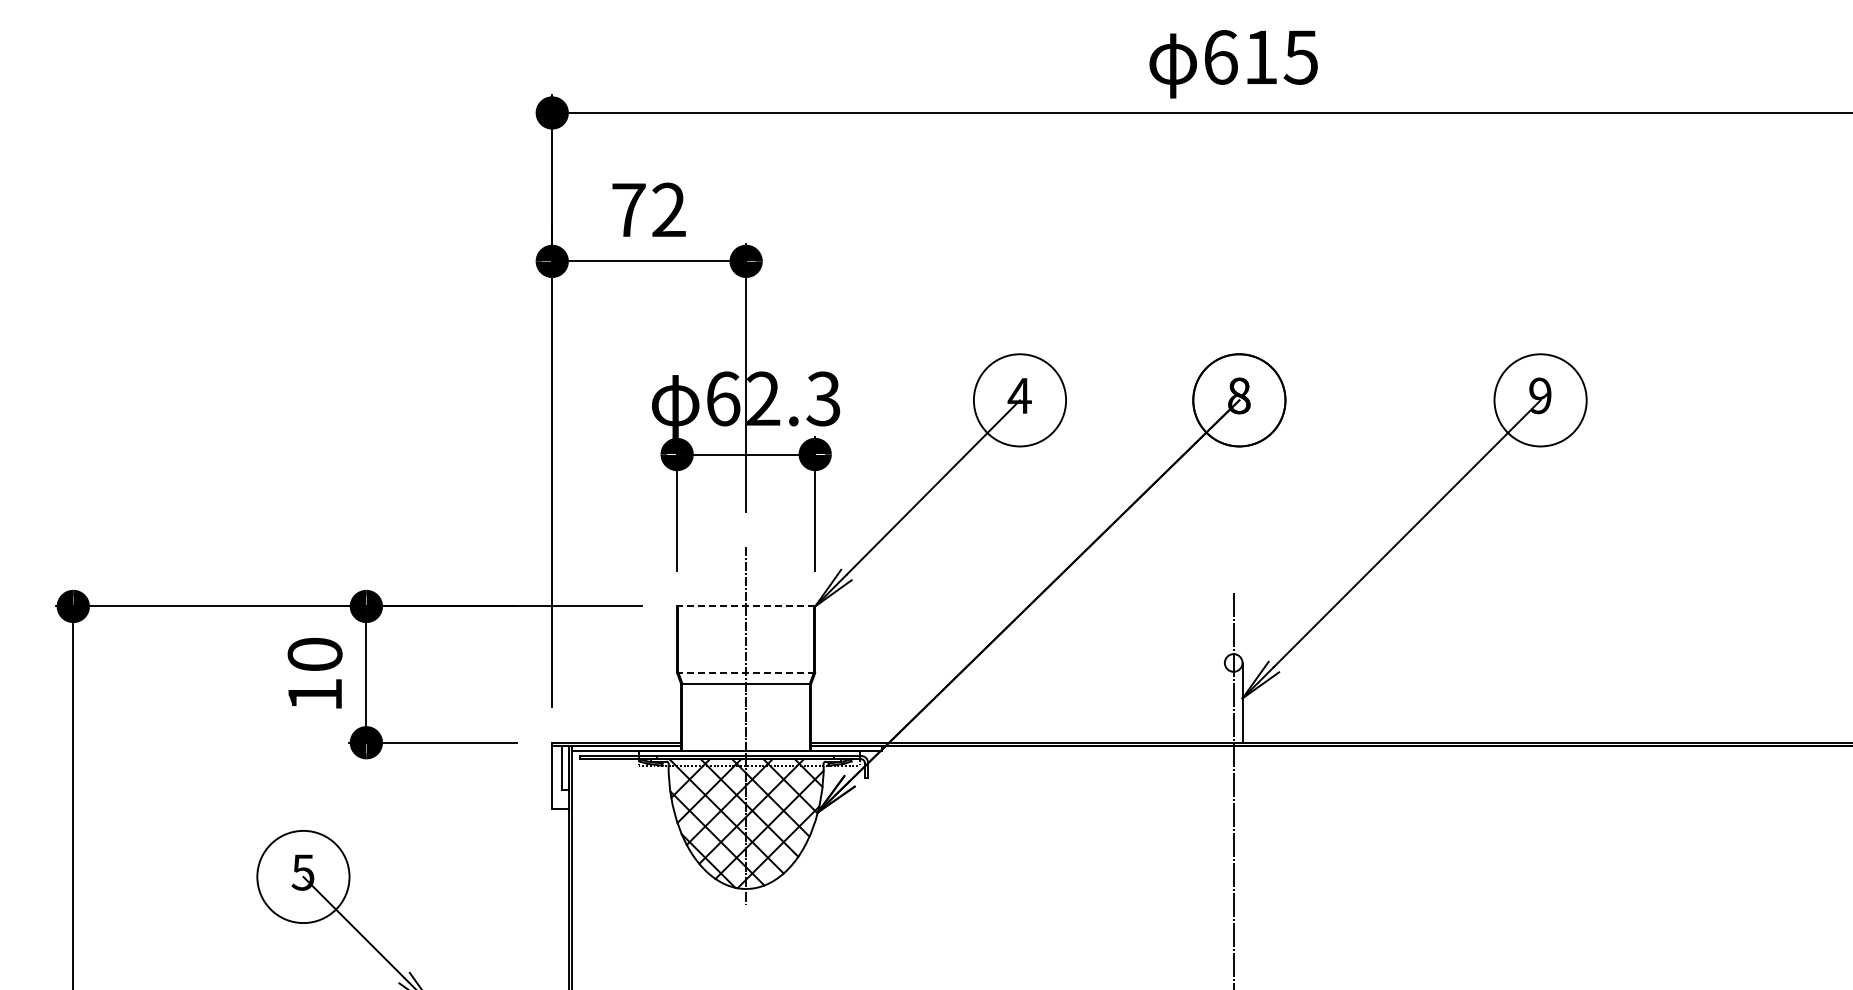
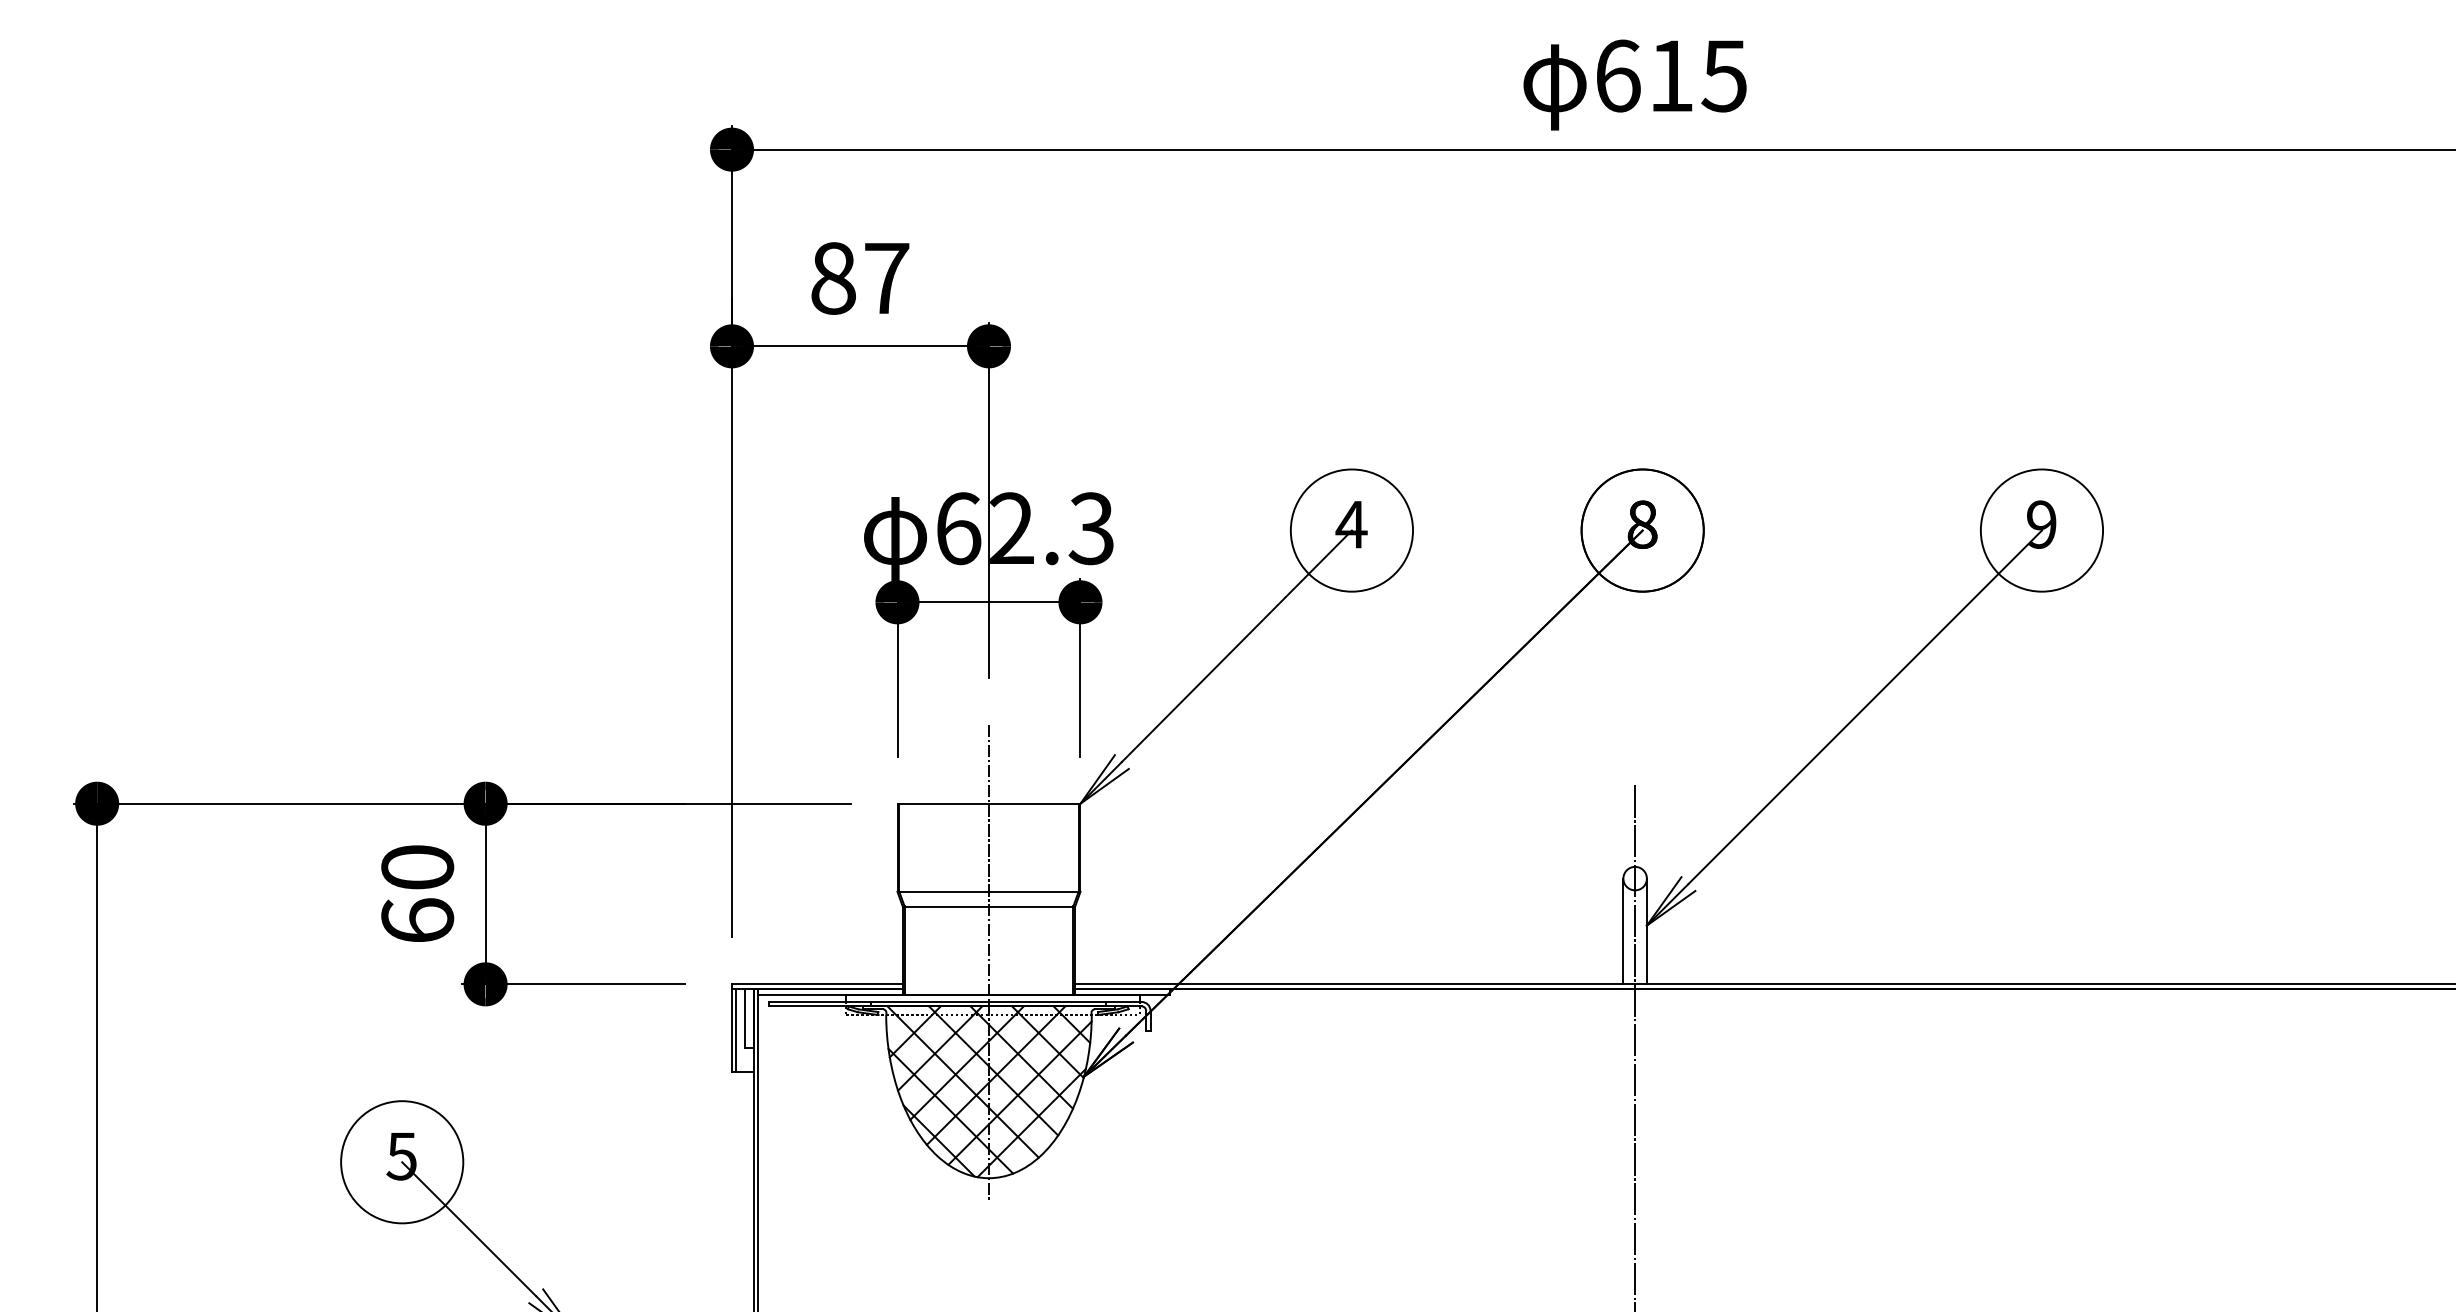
text: (648, 209) -> (859, 277), 72 -> 87
line: (745, 606) -> (988, 803), dashed -> solid
line: (745, 672) -> (988, 891), dashed -> solid
text: (314, 693) -> (416, 919), 10 -> 60
line: (1224, 702) -> (1622, 931), added
line: (555, 777) -> (736, 1030), added

